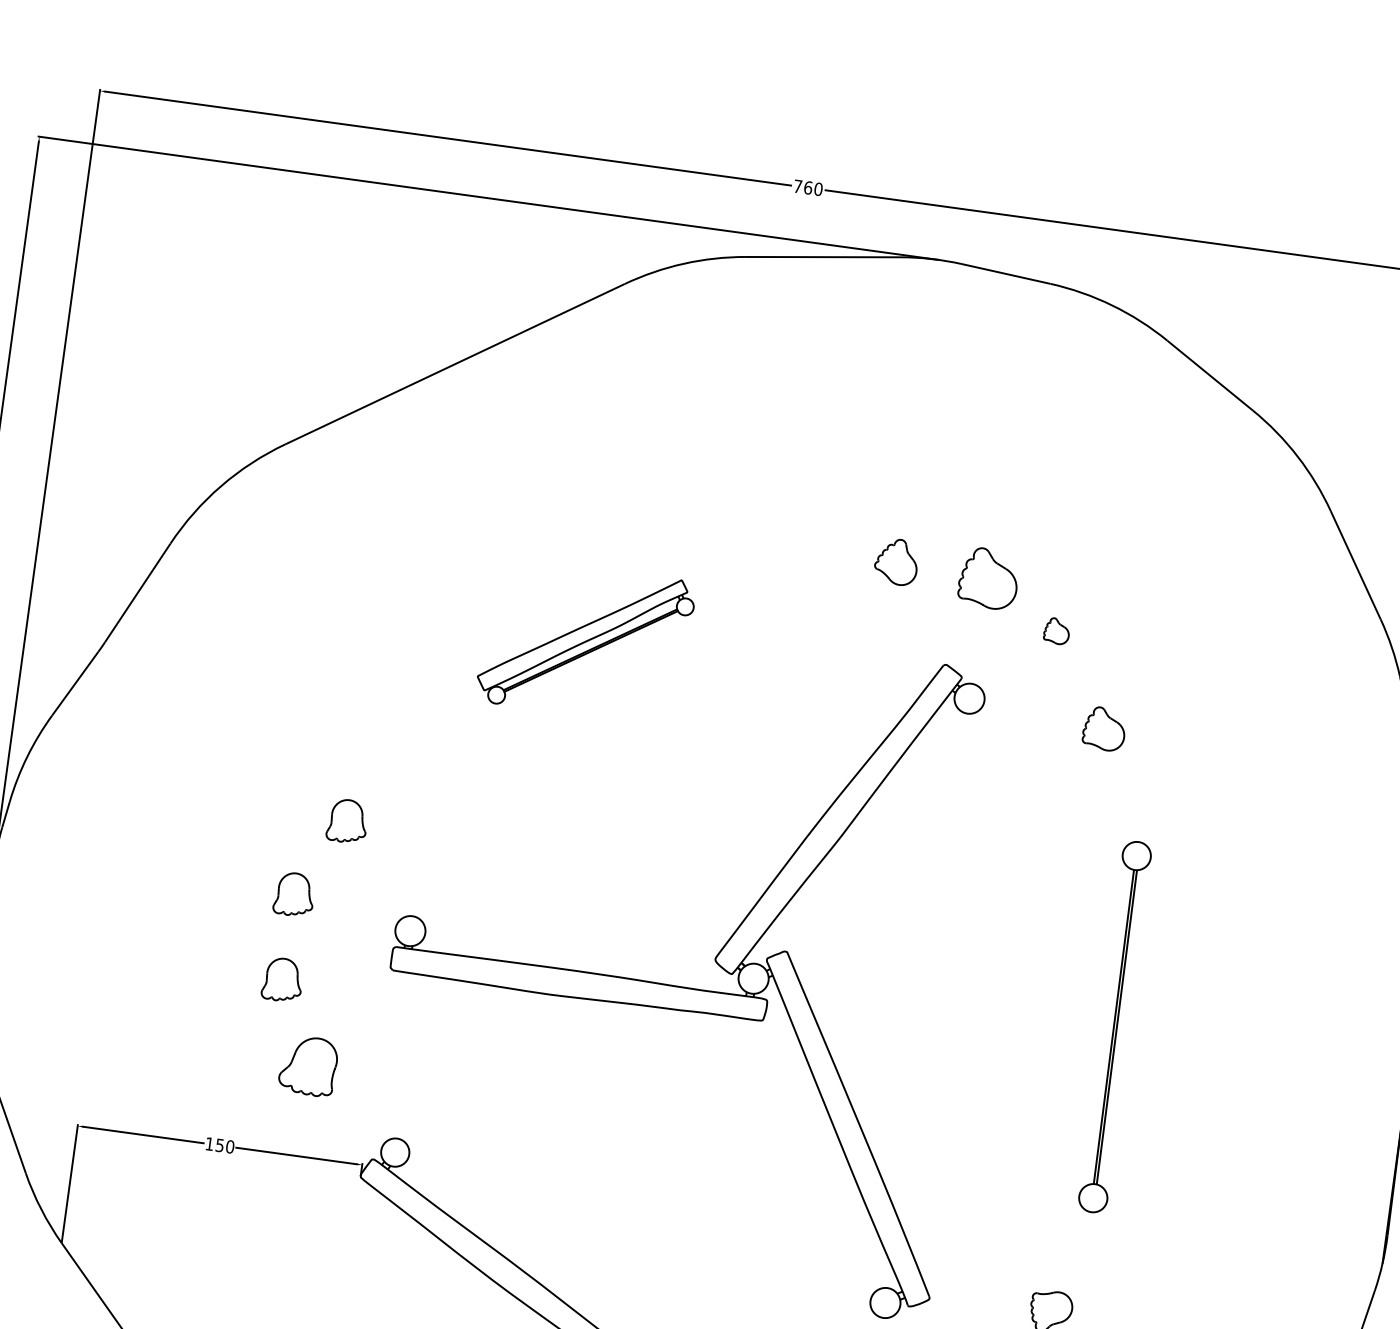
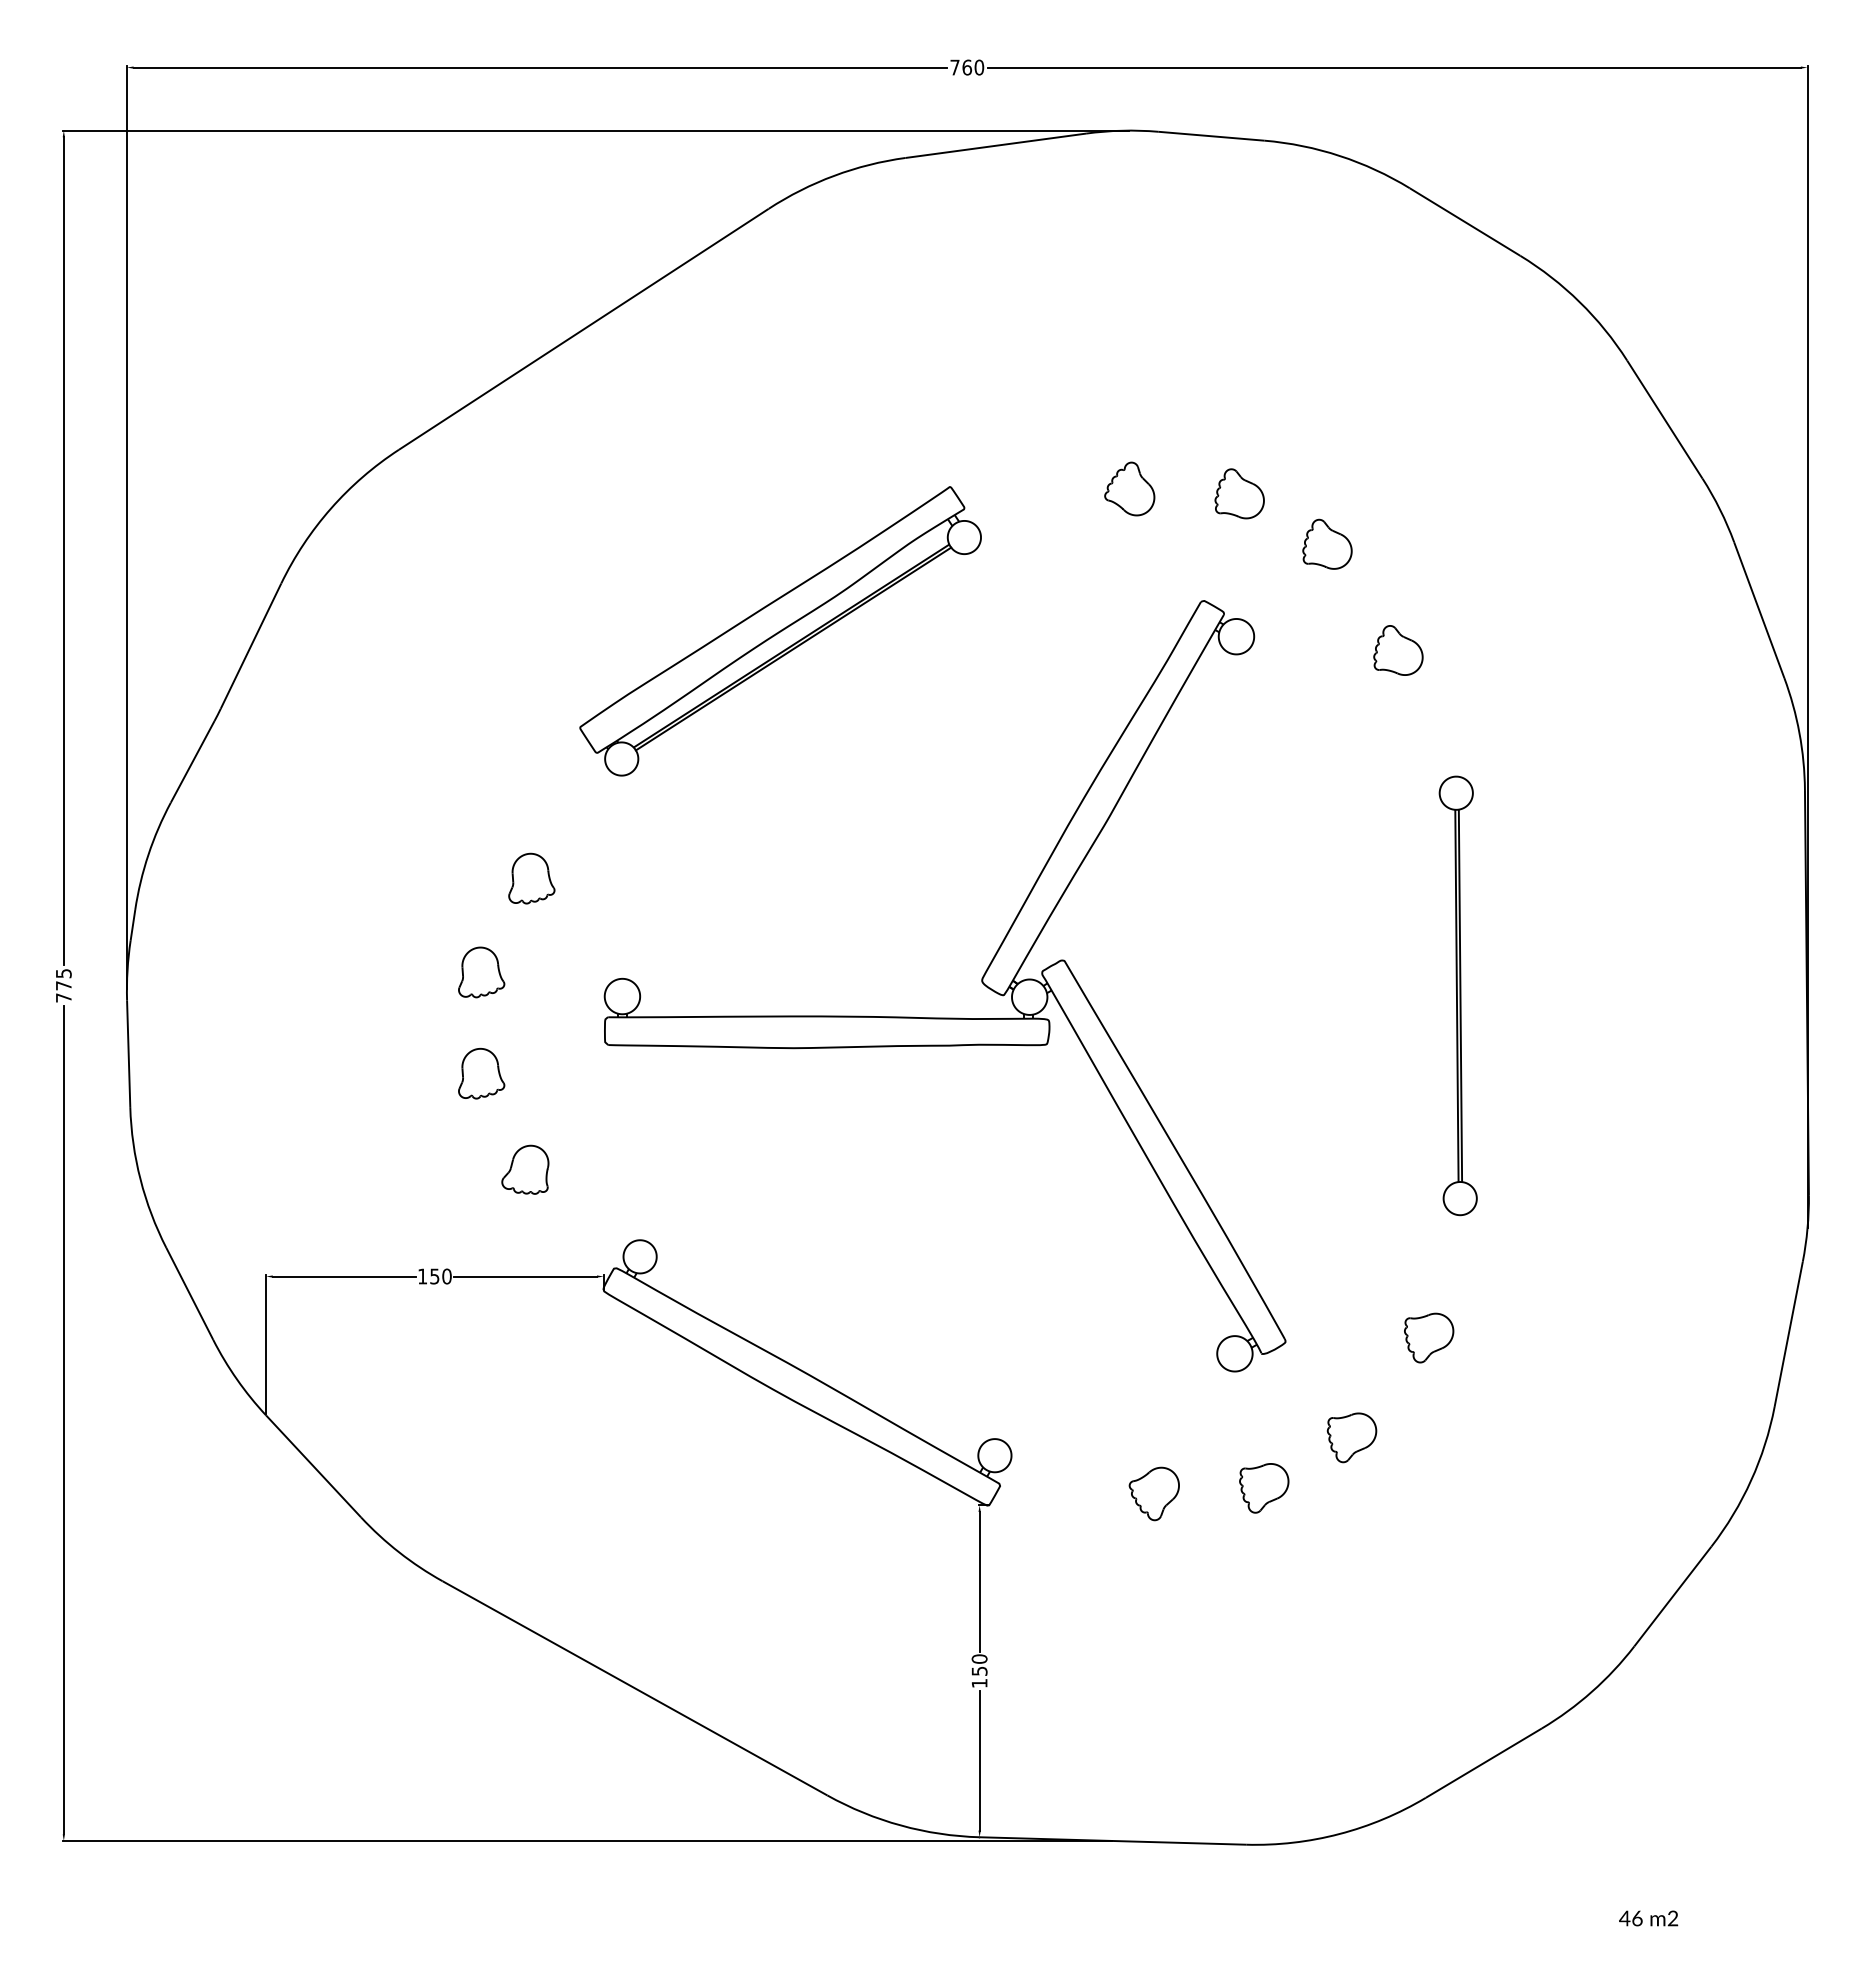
part: (988, 578) -> (1239, 493), size x0.71
part: (1057, 630) -> (1327, 543), size x1.67
part: (585, 641) -> (780, 631), size x1.67
part: (308, 1065) -> (525, 1169), size x0.71

